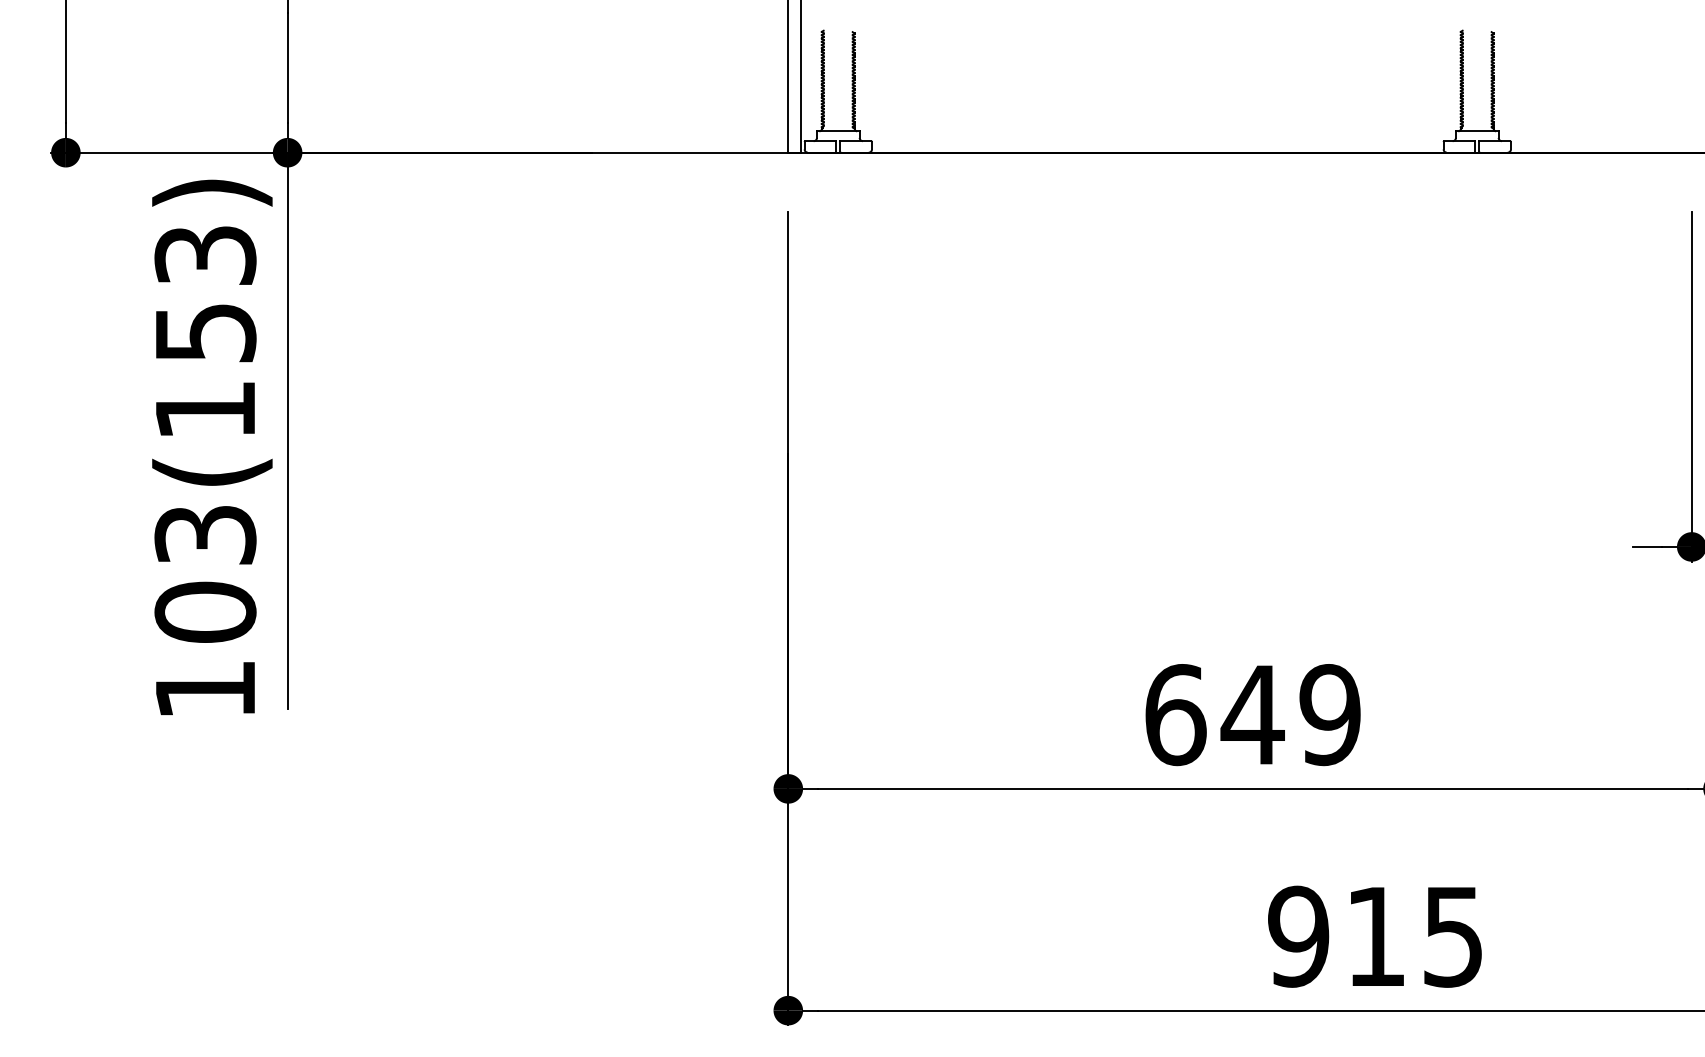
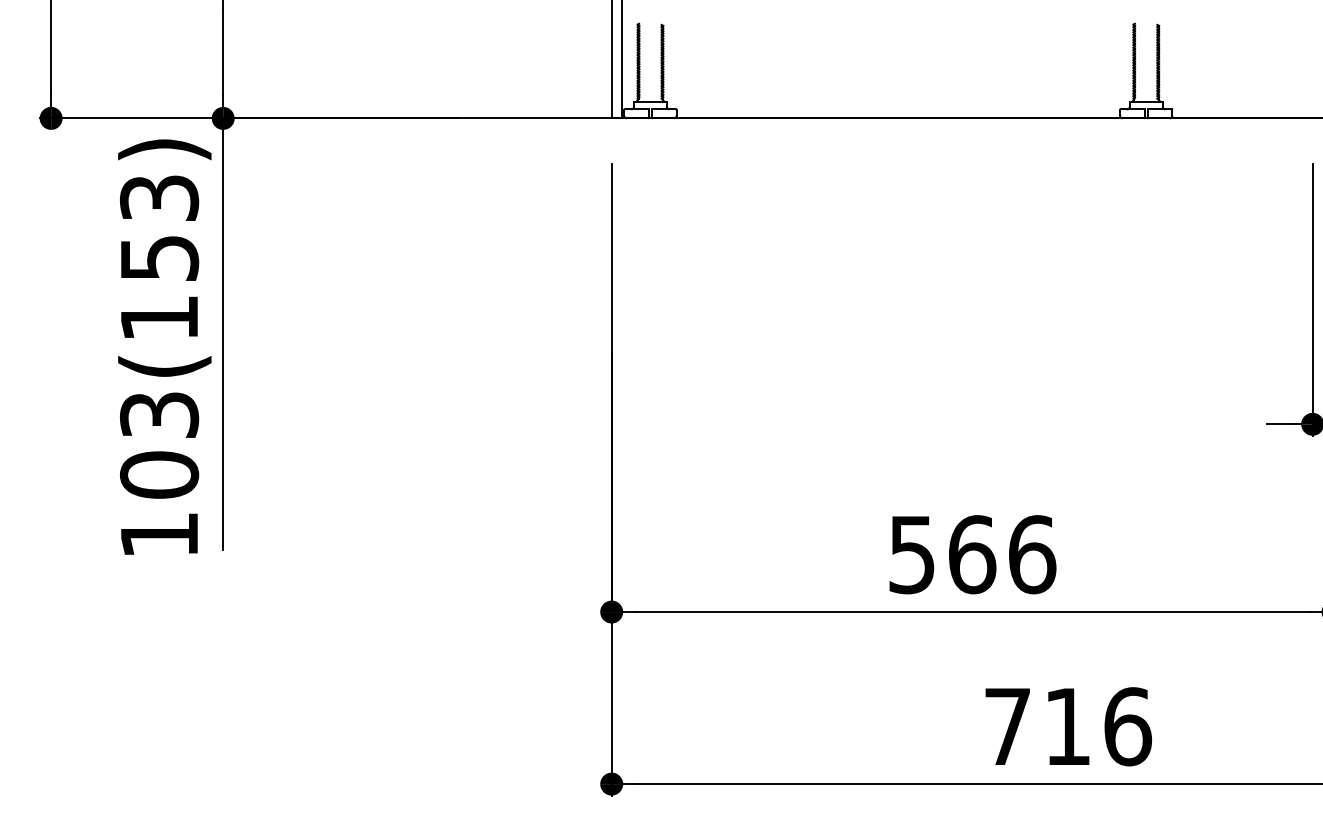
text: (1253, 714) -> (972, 554), 649 -> 566
text: (1375, 936) -> (1067, 726), 915 -> 716

